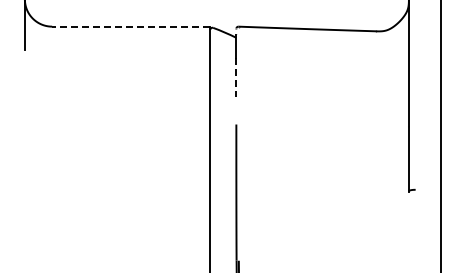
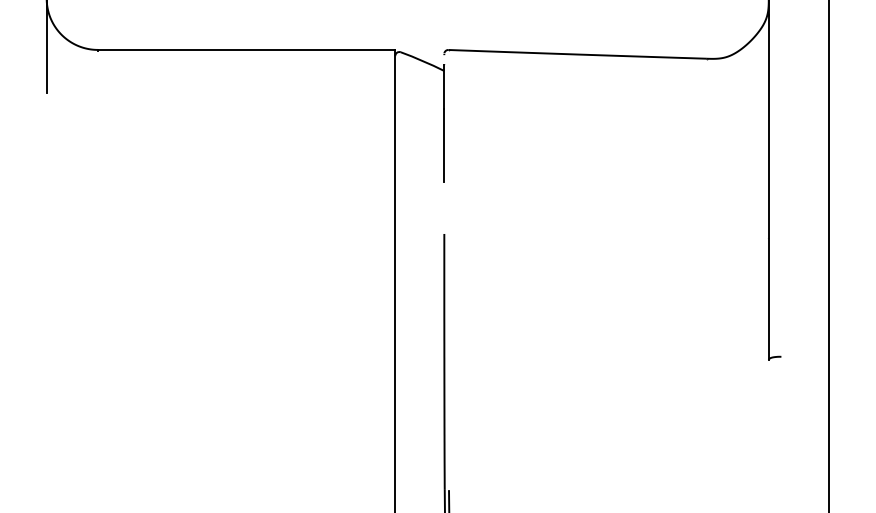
line: (130, 26) -> (245, 49), dashed -> solid
line: (236, 77) -> (444, 145), dashed -> solid

